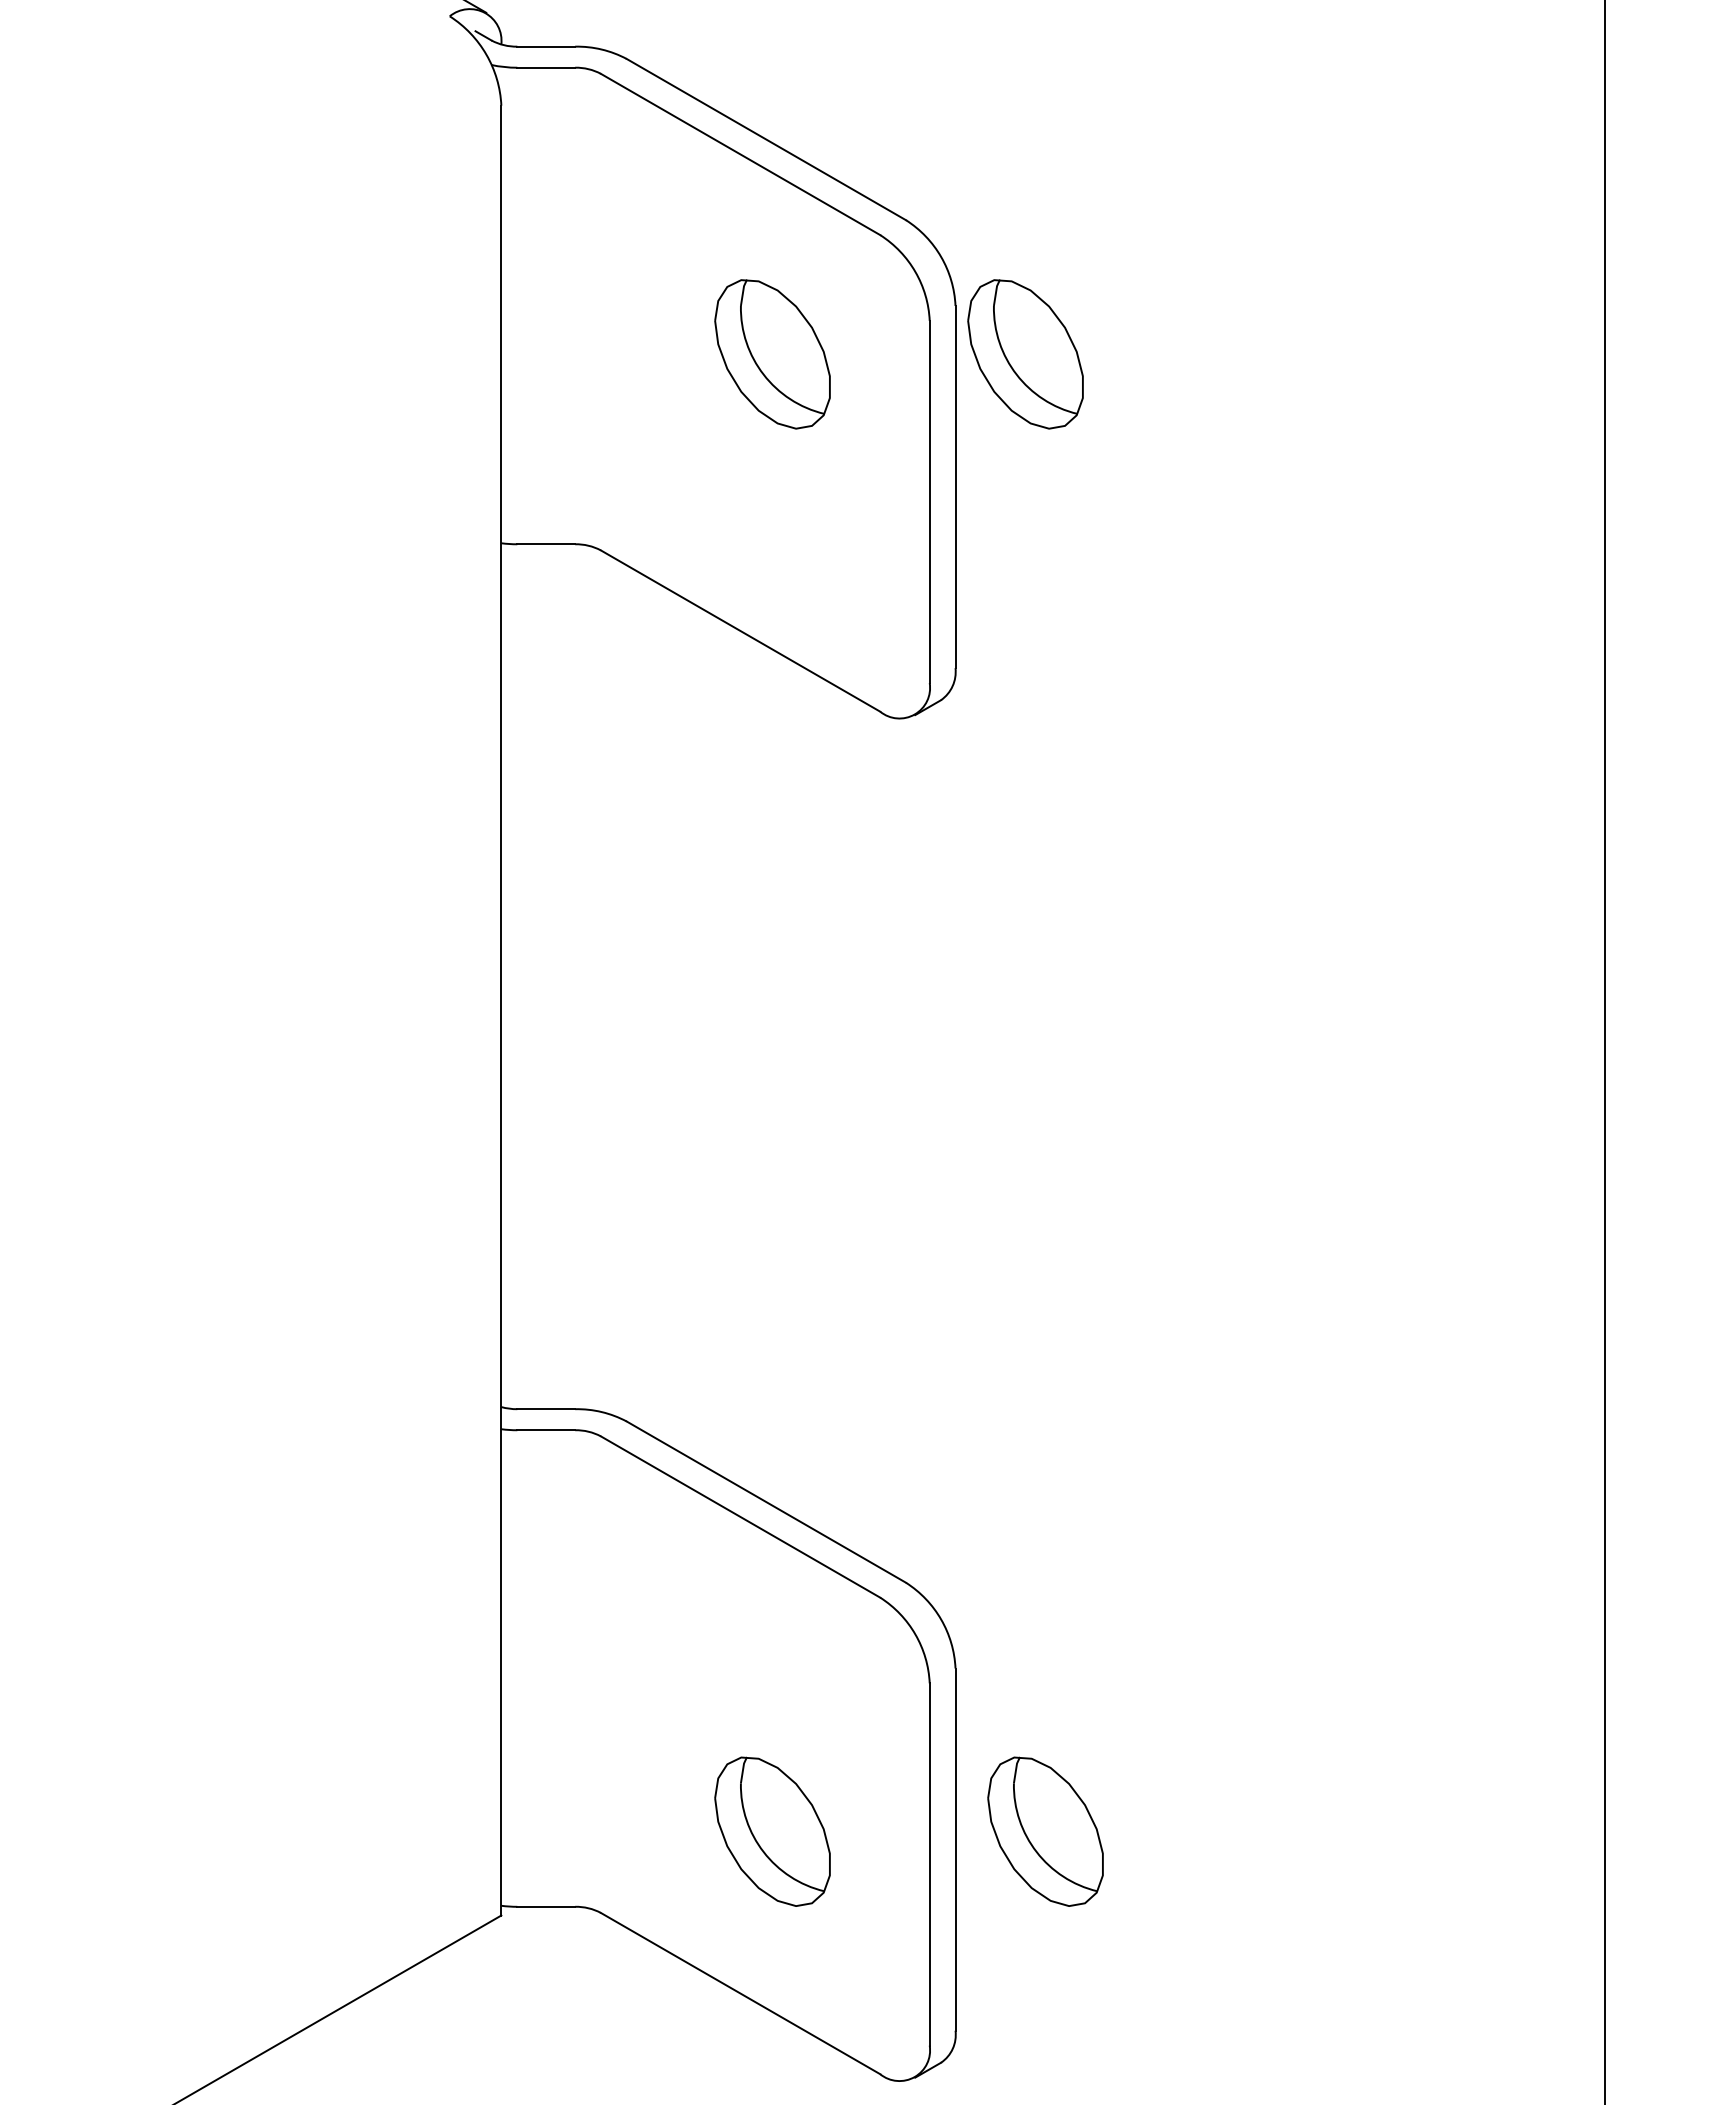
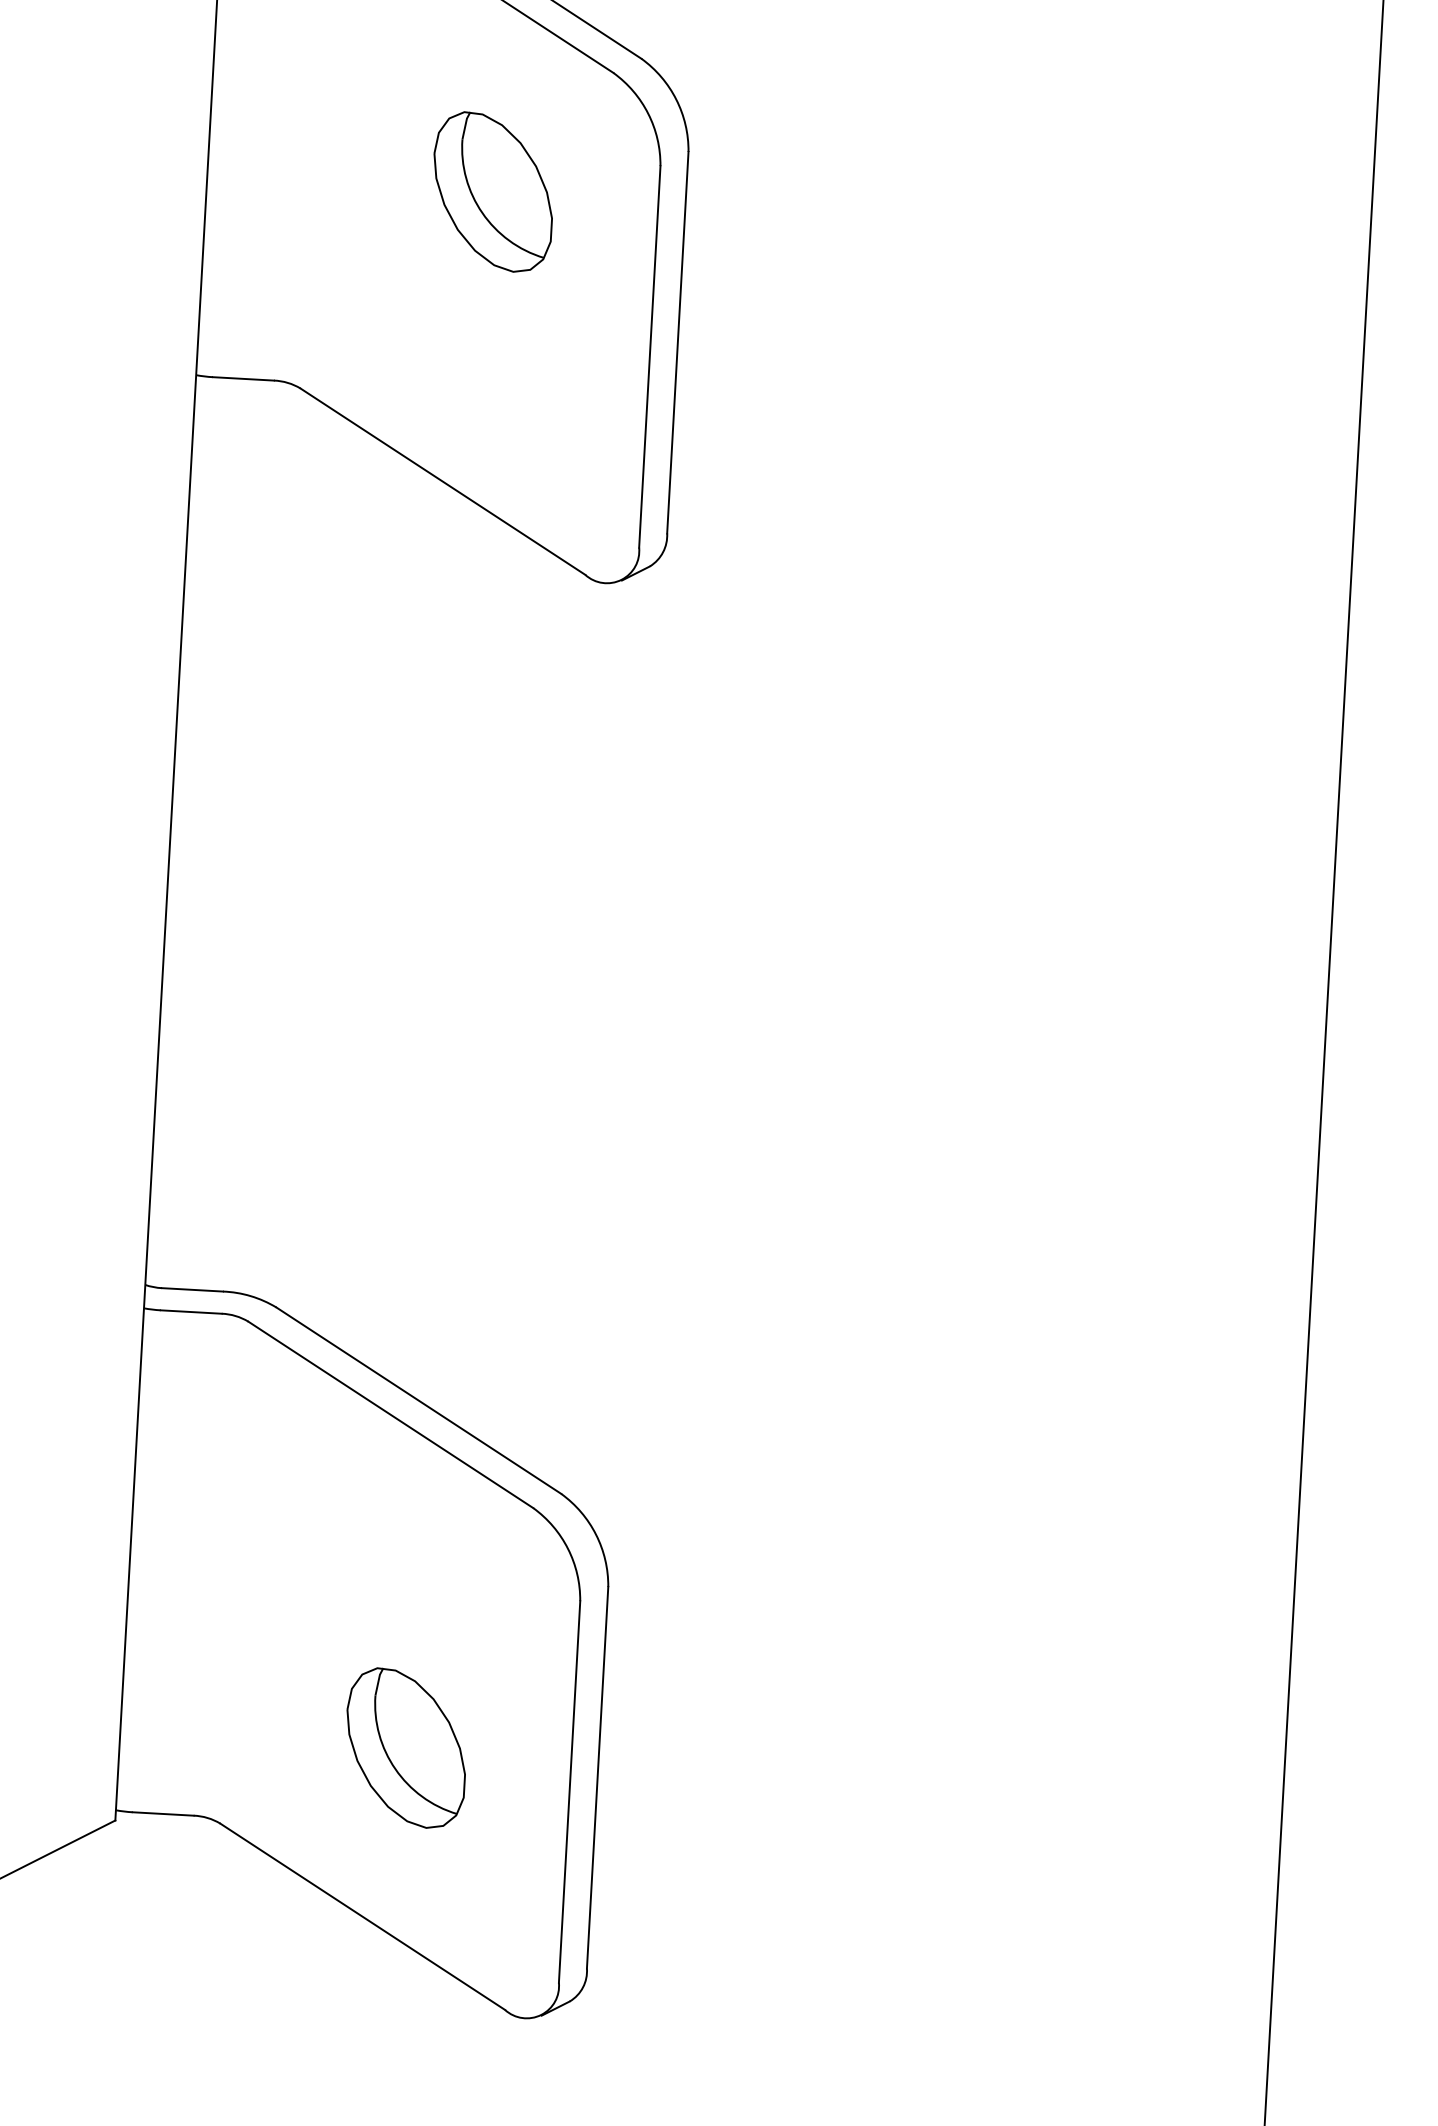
part: (1025, 354) -> (759, 207), removed
part: (1045, 1831) -> (693, 1764), removed

